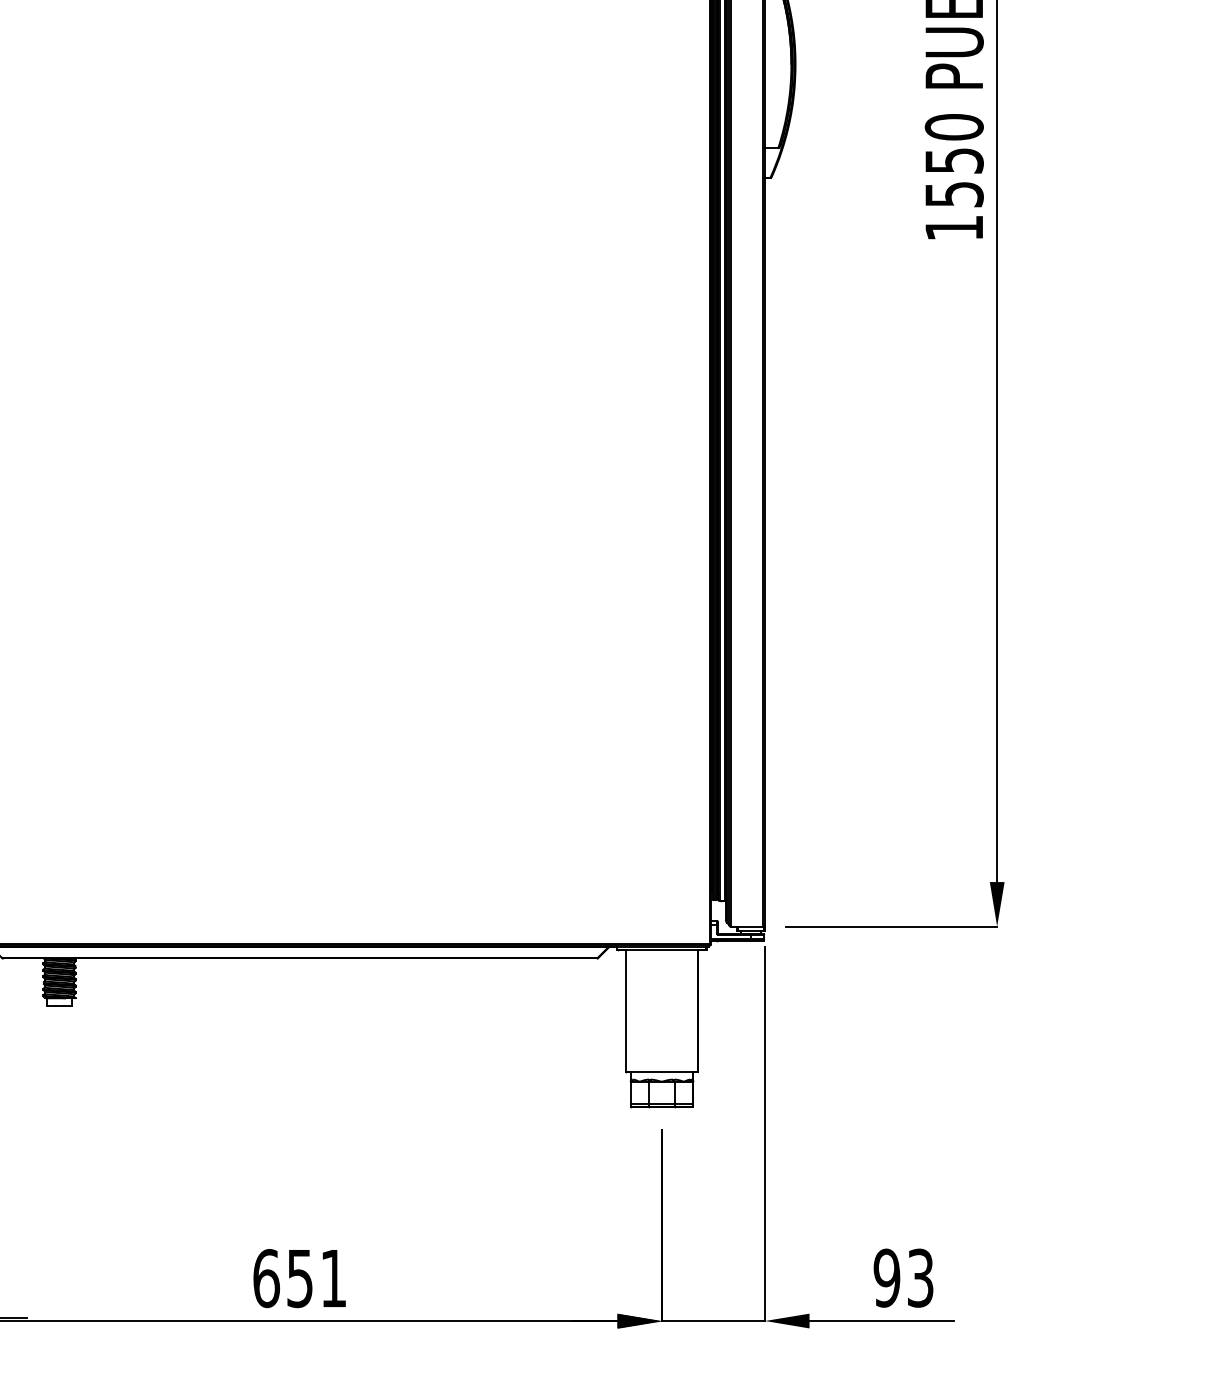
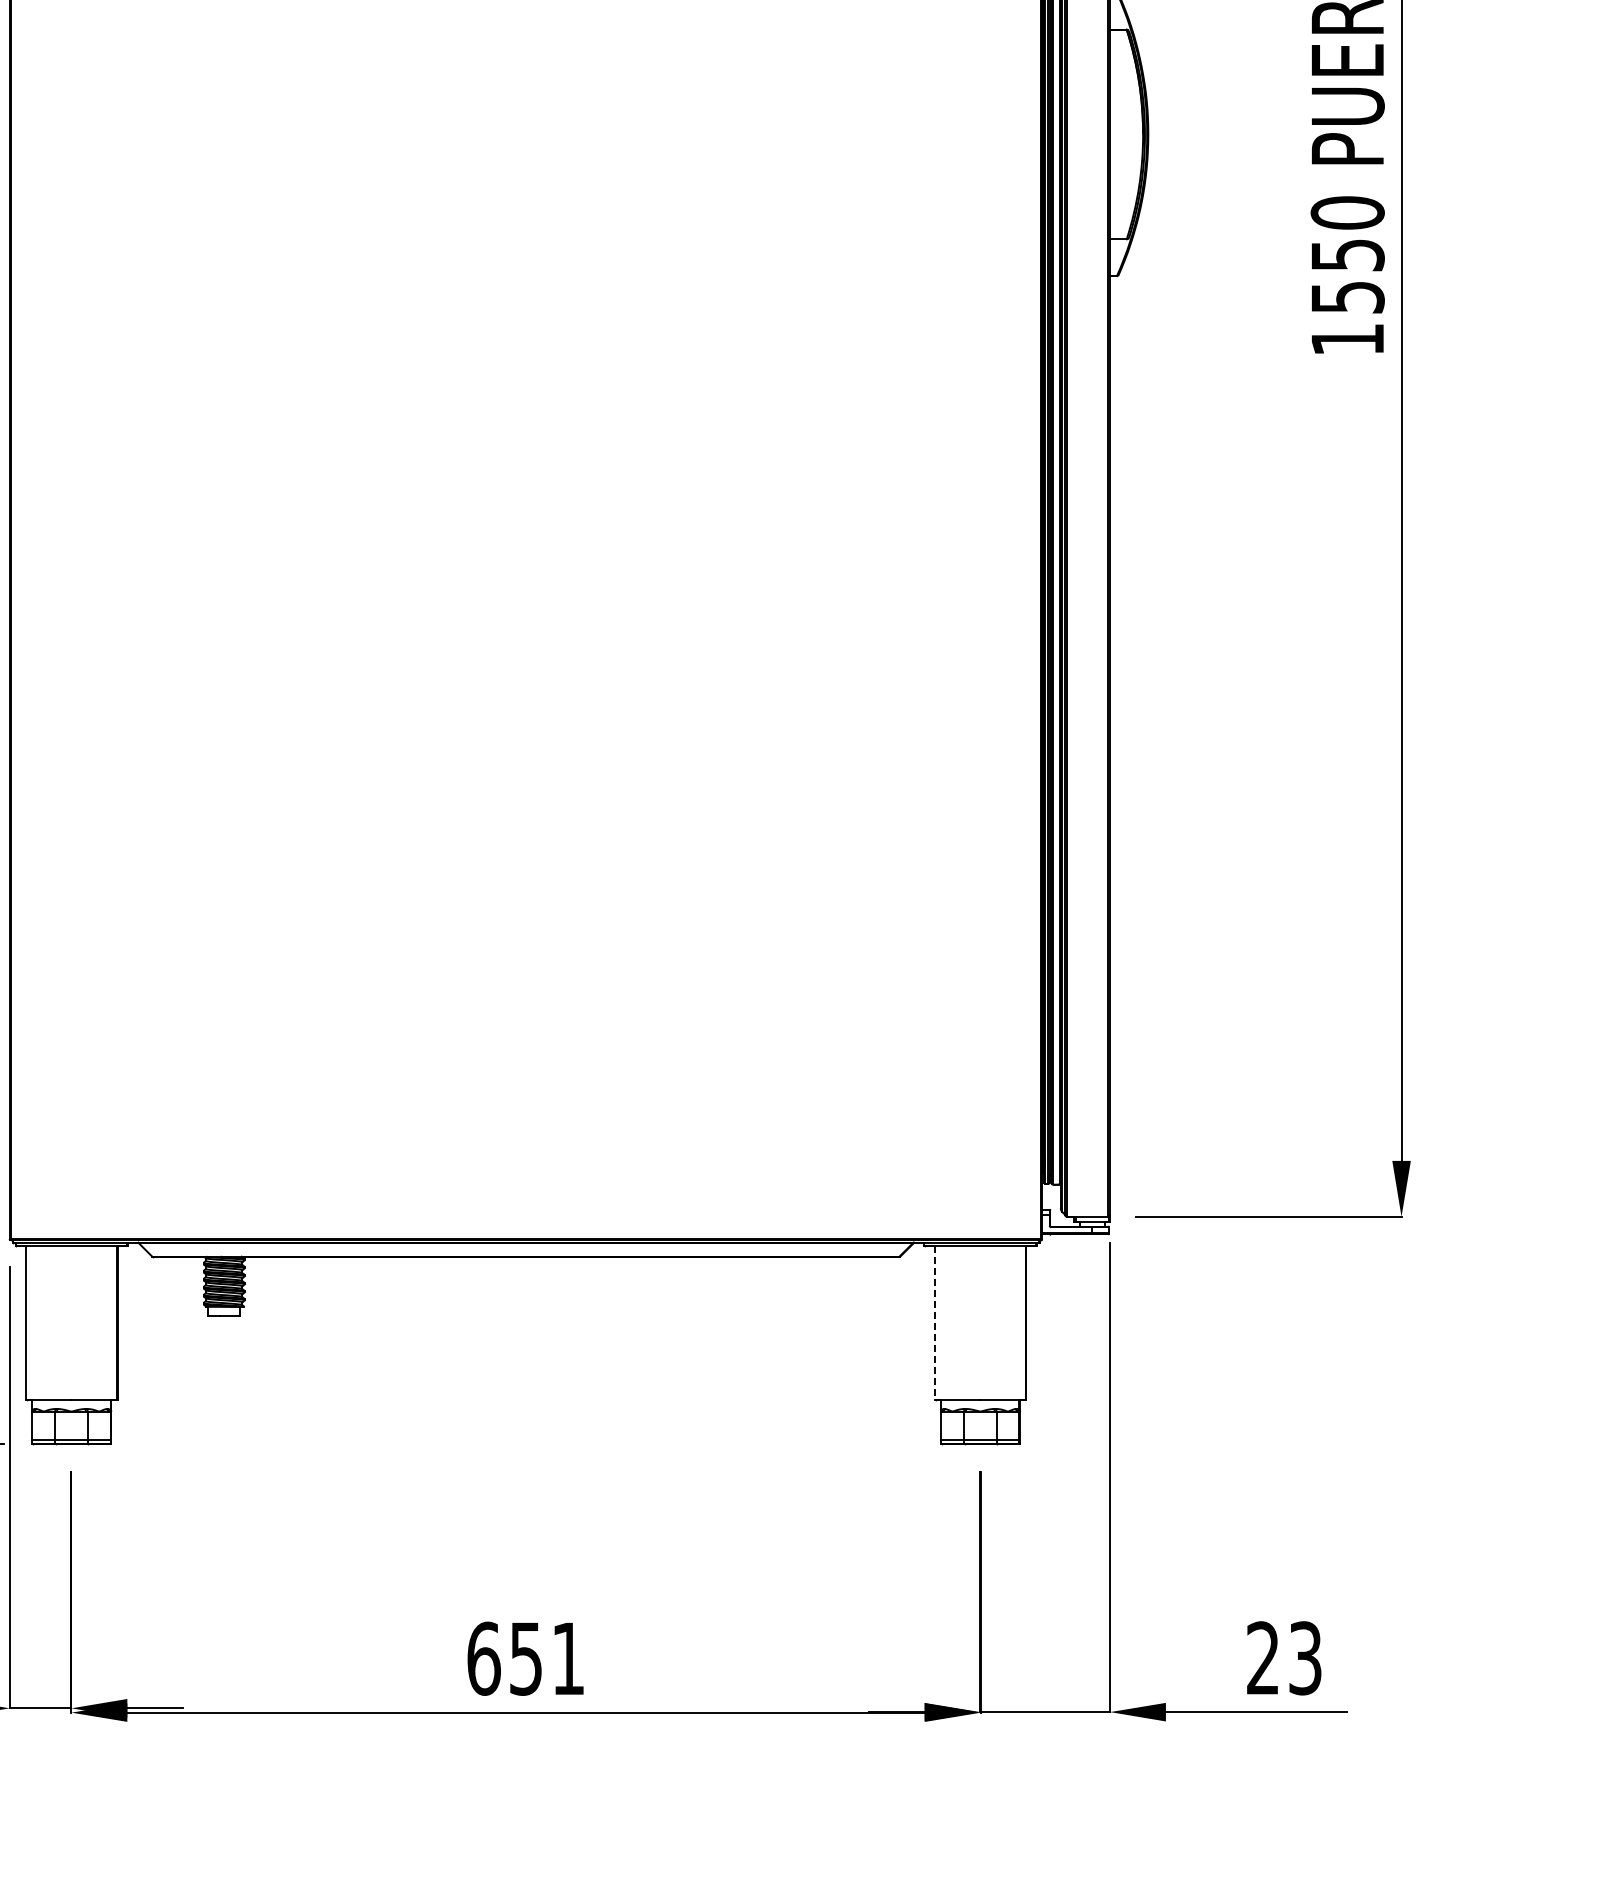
line: (625, 1011) -> (934, 1323), solid -> dashed
text: (886, 1278) -> (1262, 1658), 93 -> 23

